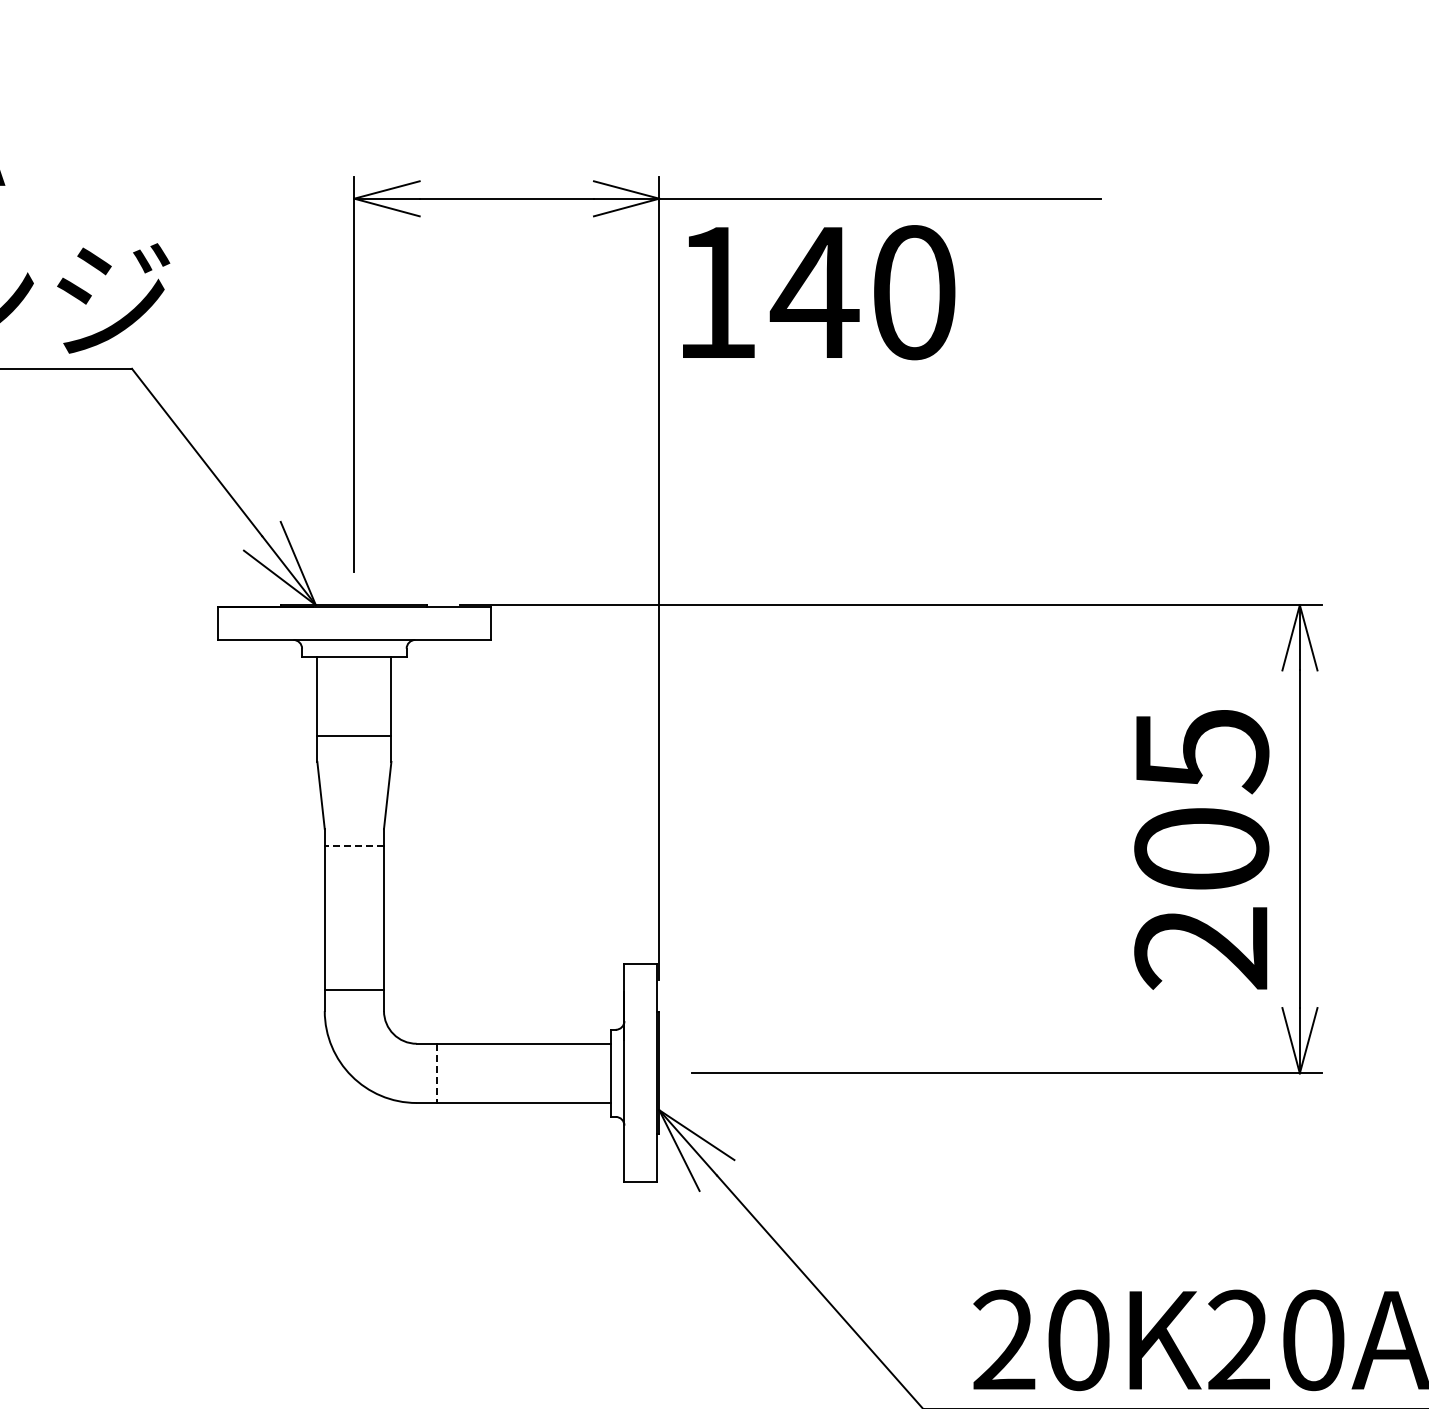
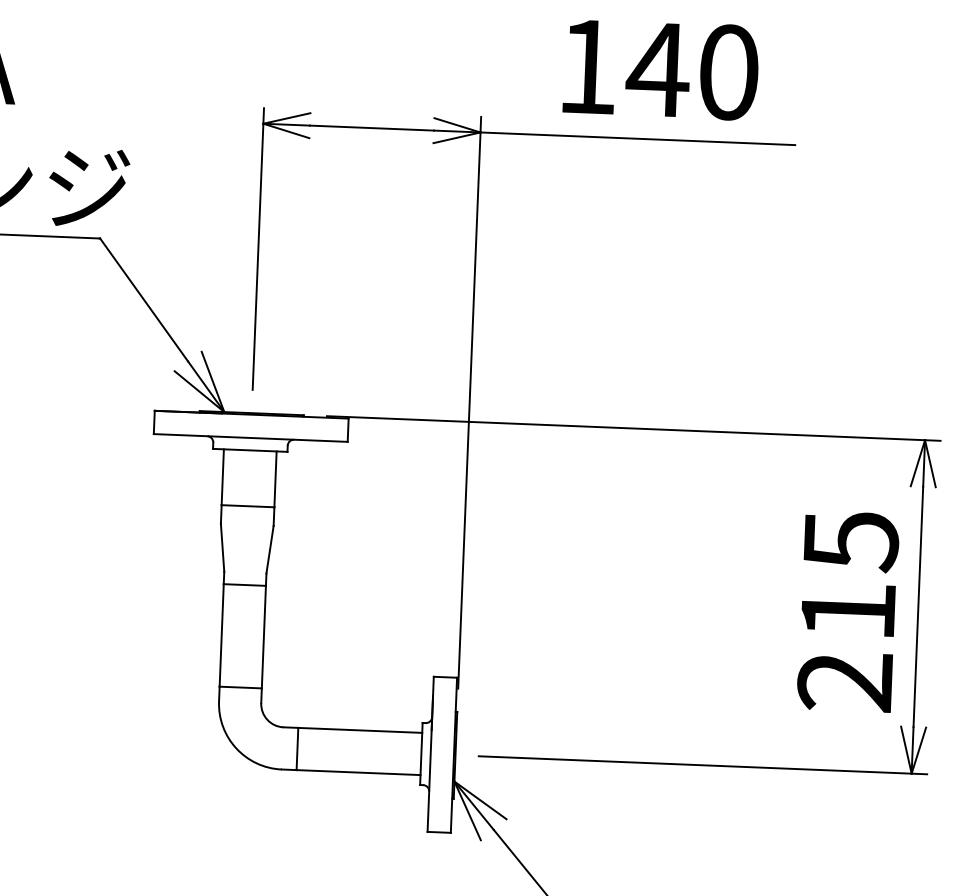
text: (819, 292) -> (661, 69), moved
line: (354, 846) -> (244, 585), dashed -> solid
text: (1201, 848) -> (848, 610), 205 -> 215
line: (437, 1073) -> (297, 749), dashed -> solid

